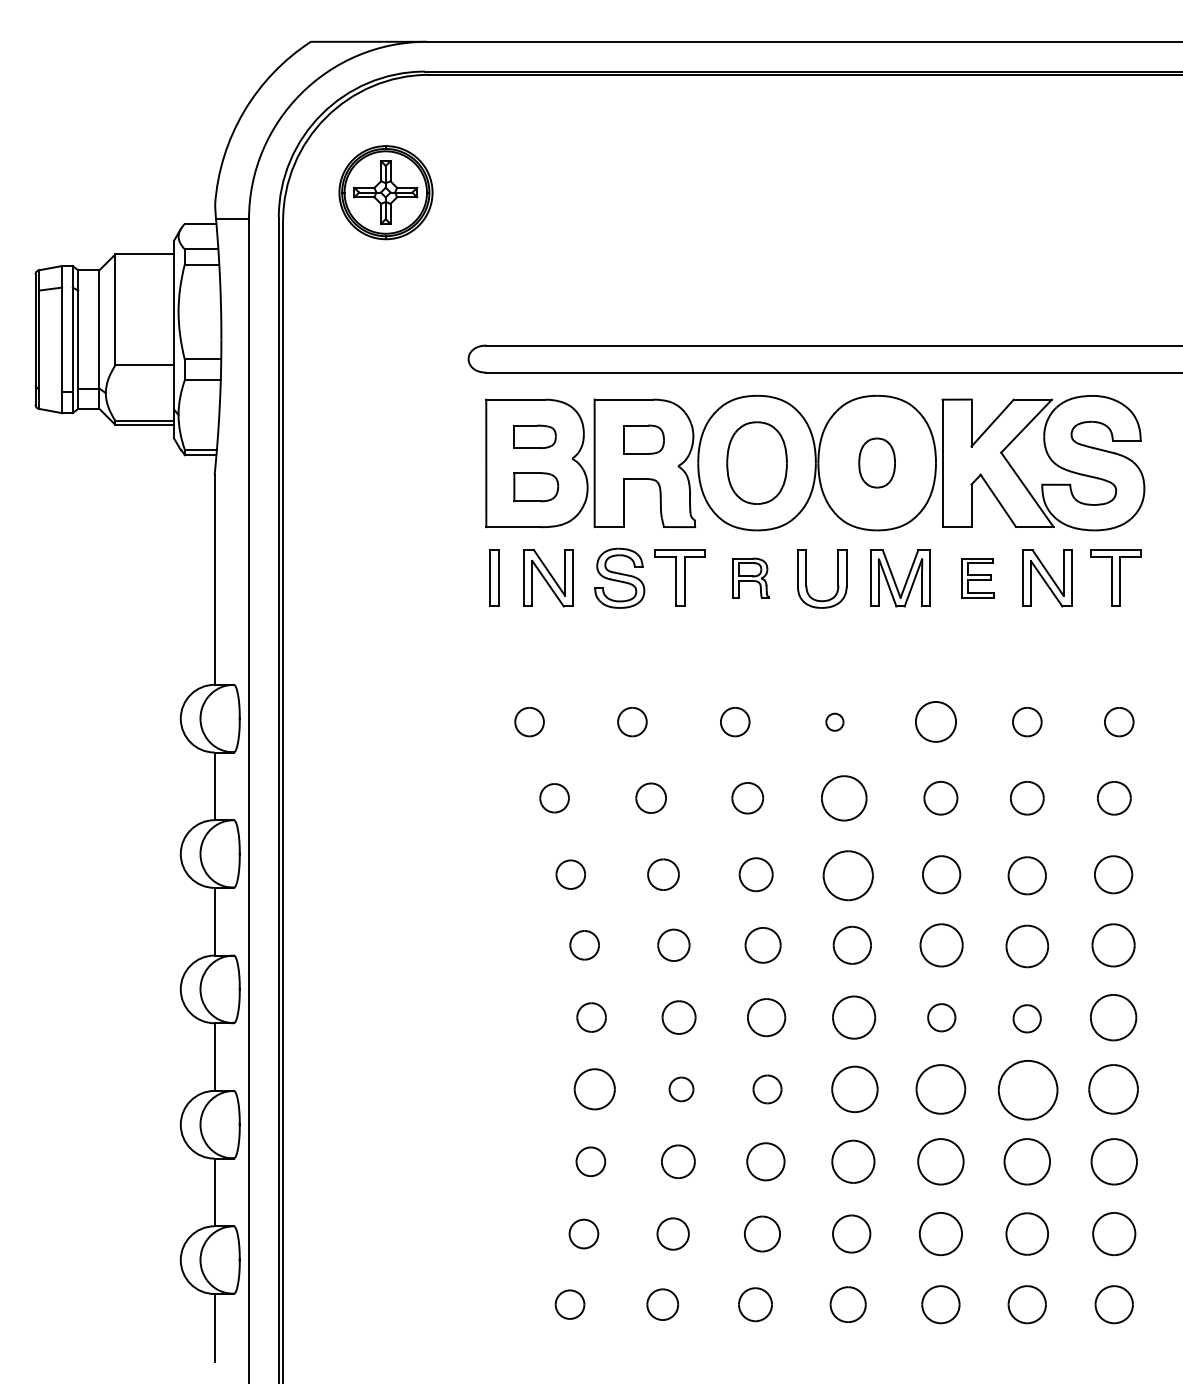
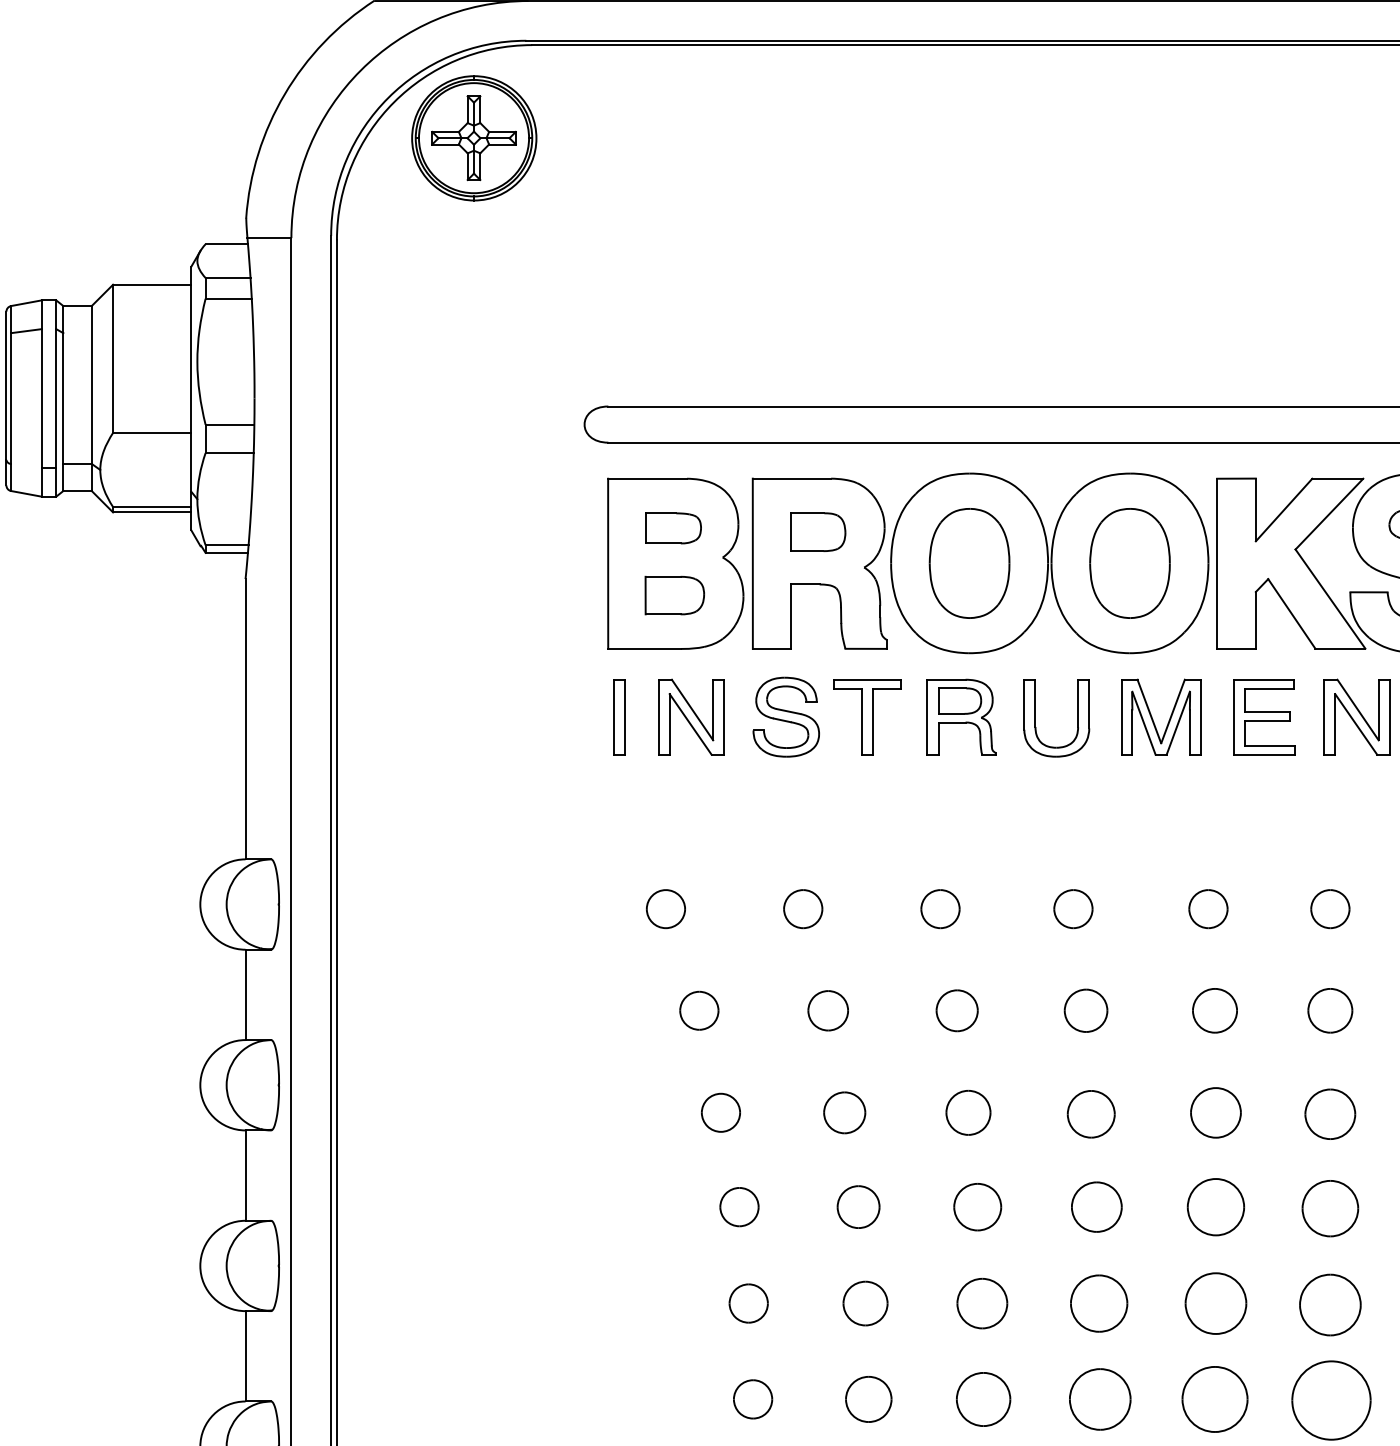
part: (385, 192) -> (473, 138), moved
part: (876, 462) -> (1129, 562), size x1.67
part: (750, 577) -> (960, 716), size x1.43
part: (977, 577) -> (1263, 716), size x1.43
part: (834, 722) -> (1072, 909), size x1.67
part: (935, 722) -> (1207, 909), size x0.71
part: (844, 797) -> (1086, 1009), size x0.71
part: (847, 875) -> (1090, 1113), size x0.71
part: (941, 1017) -> (1215, 1303), size x1.67
part: (1026, 1018) -> (1329, 1304), size x1.67
part: (594, 1089) -> (752, 1399), size x0.71
part: (681, 1089) -> (868, 1399), size x1.43
part: (767, 1089) -> (983, 1399), size x1.43

